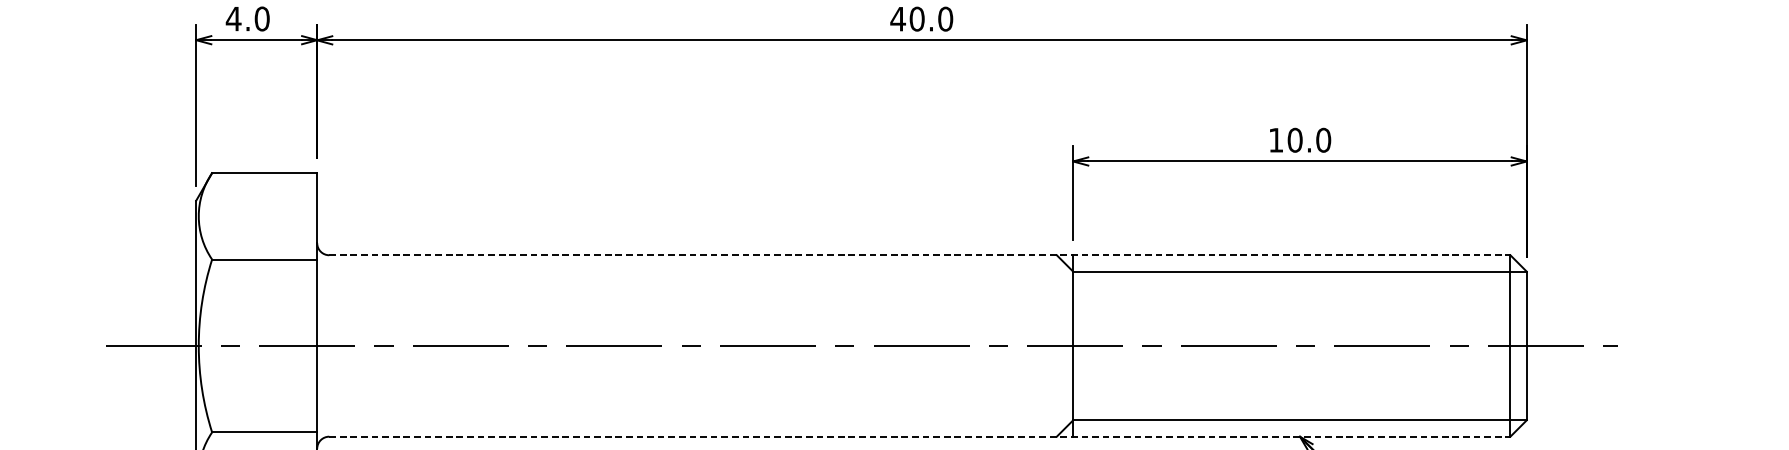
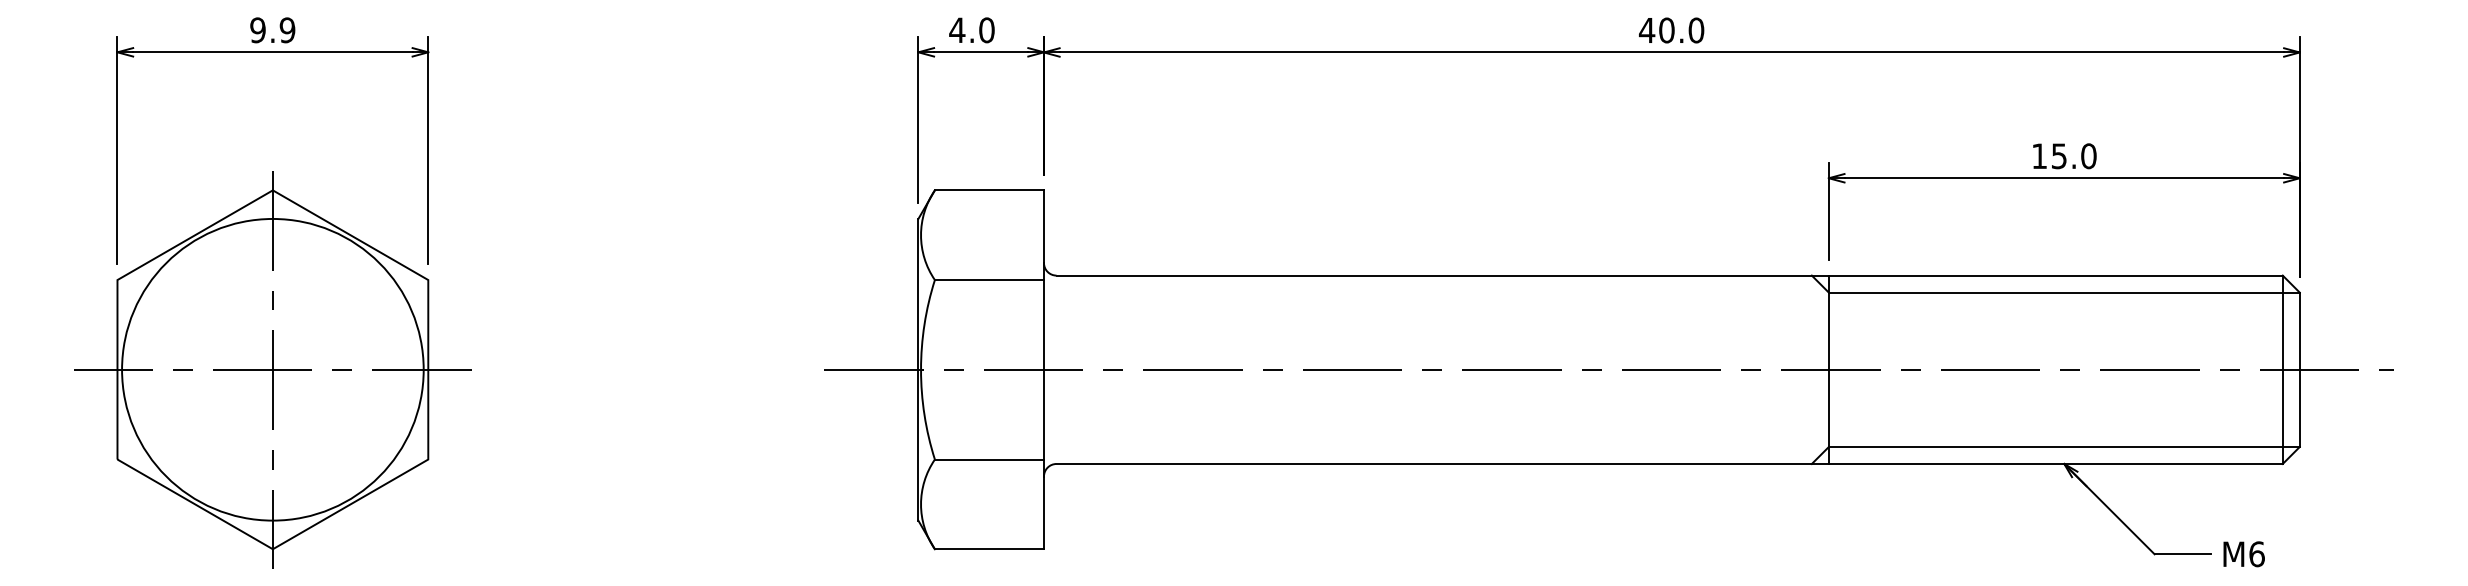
text: (1295, 140) -> (2059, 156), 10.0 -> 15.0
line: (920, 255) -> (1670, 275), dashed -> solid
line: (920, 436) -> (1670, 463), dashed -> solid

